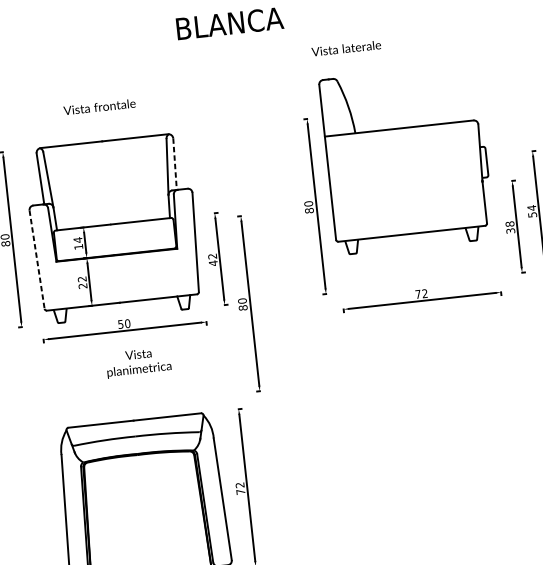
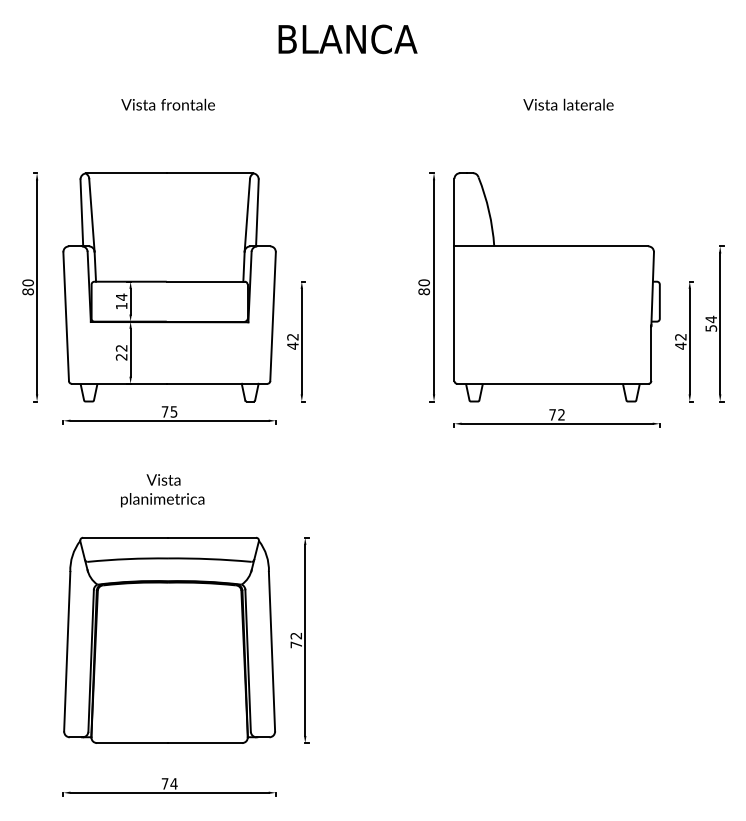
text: (346, 48) -> (568, 104), moved
text: (99, 106) -> (167, 104), moved
part: (406, 159) -> (556, 287), moved
line: (175, 164) -> (257, 213), dashed -> solid
text: (510, 227) -> (680, 341), 38 -> 42
line: (37, 260) -> (66, 317), dashed -> solid
part: (244, 304) -> (327, 403), removed
text: (124, 323) -> (169, 411), 50 -> 75
text: (138, 362) -> (162, 490), moved

